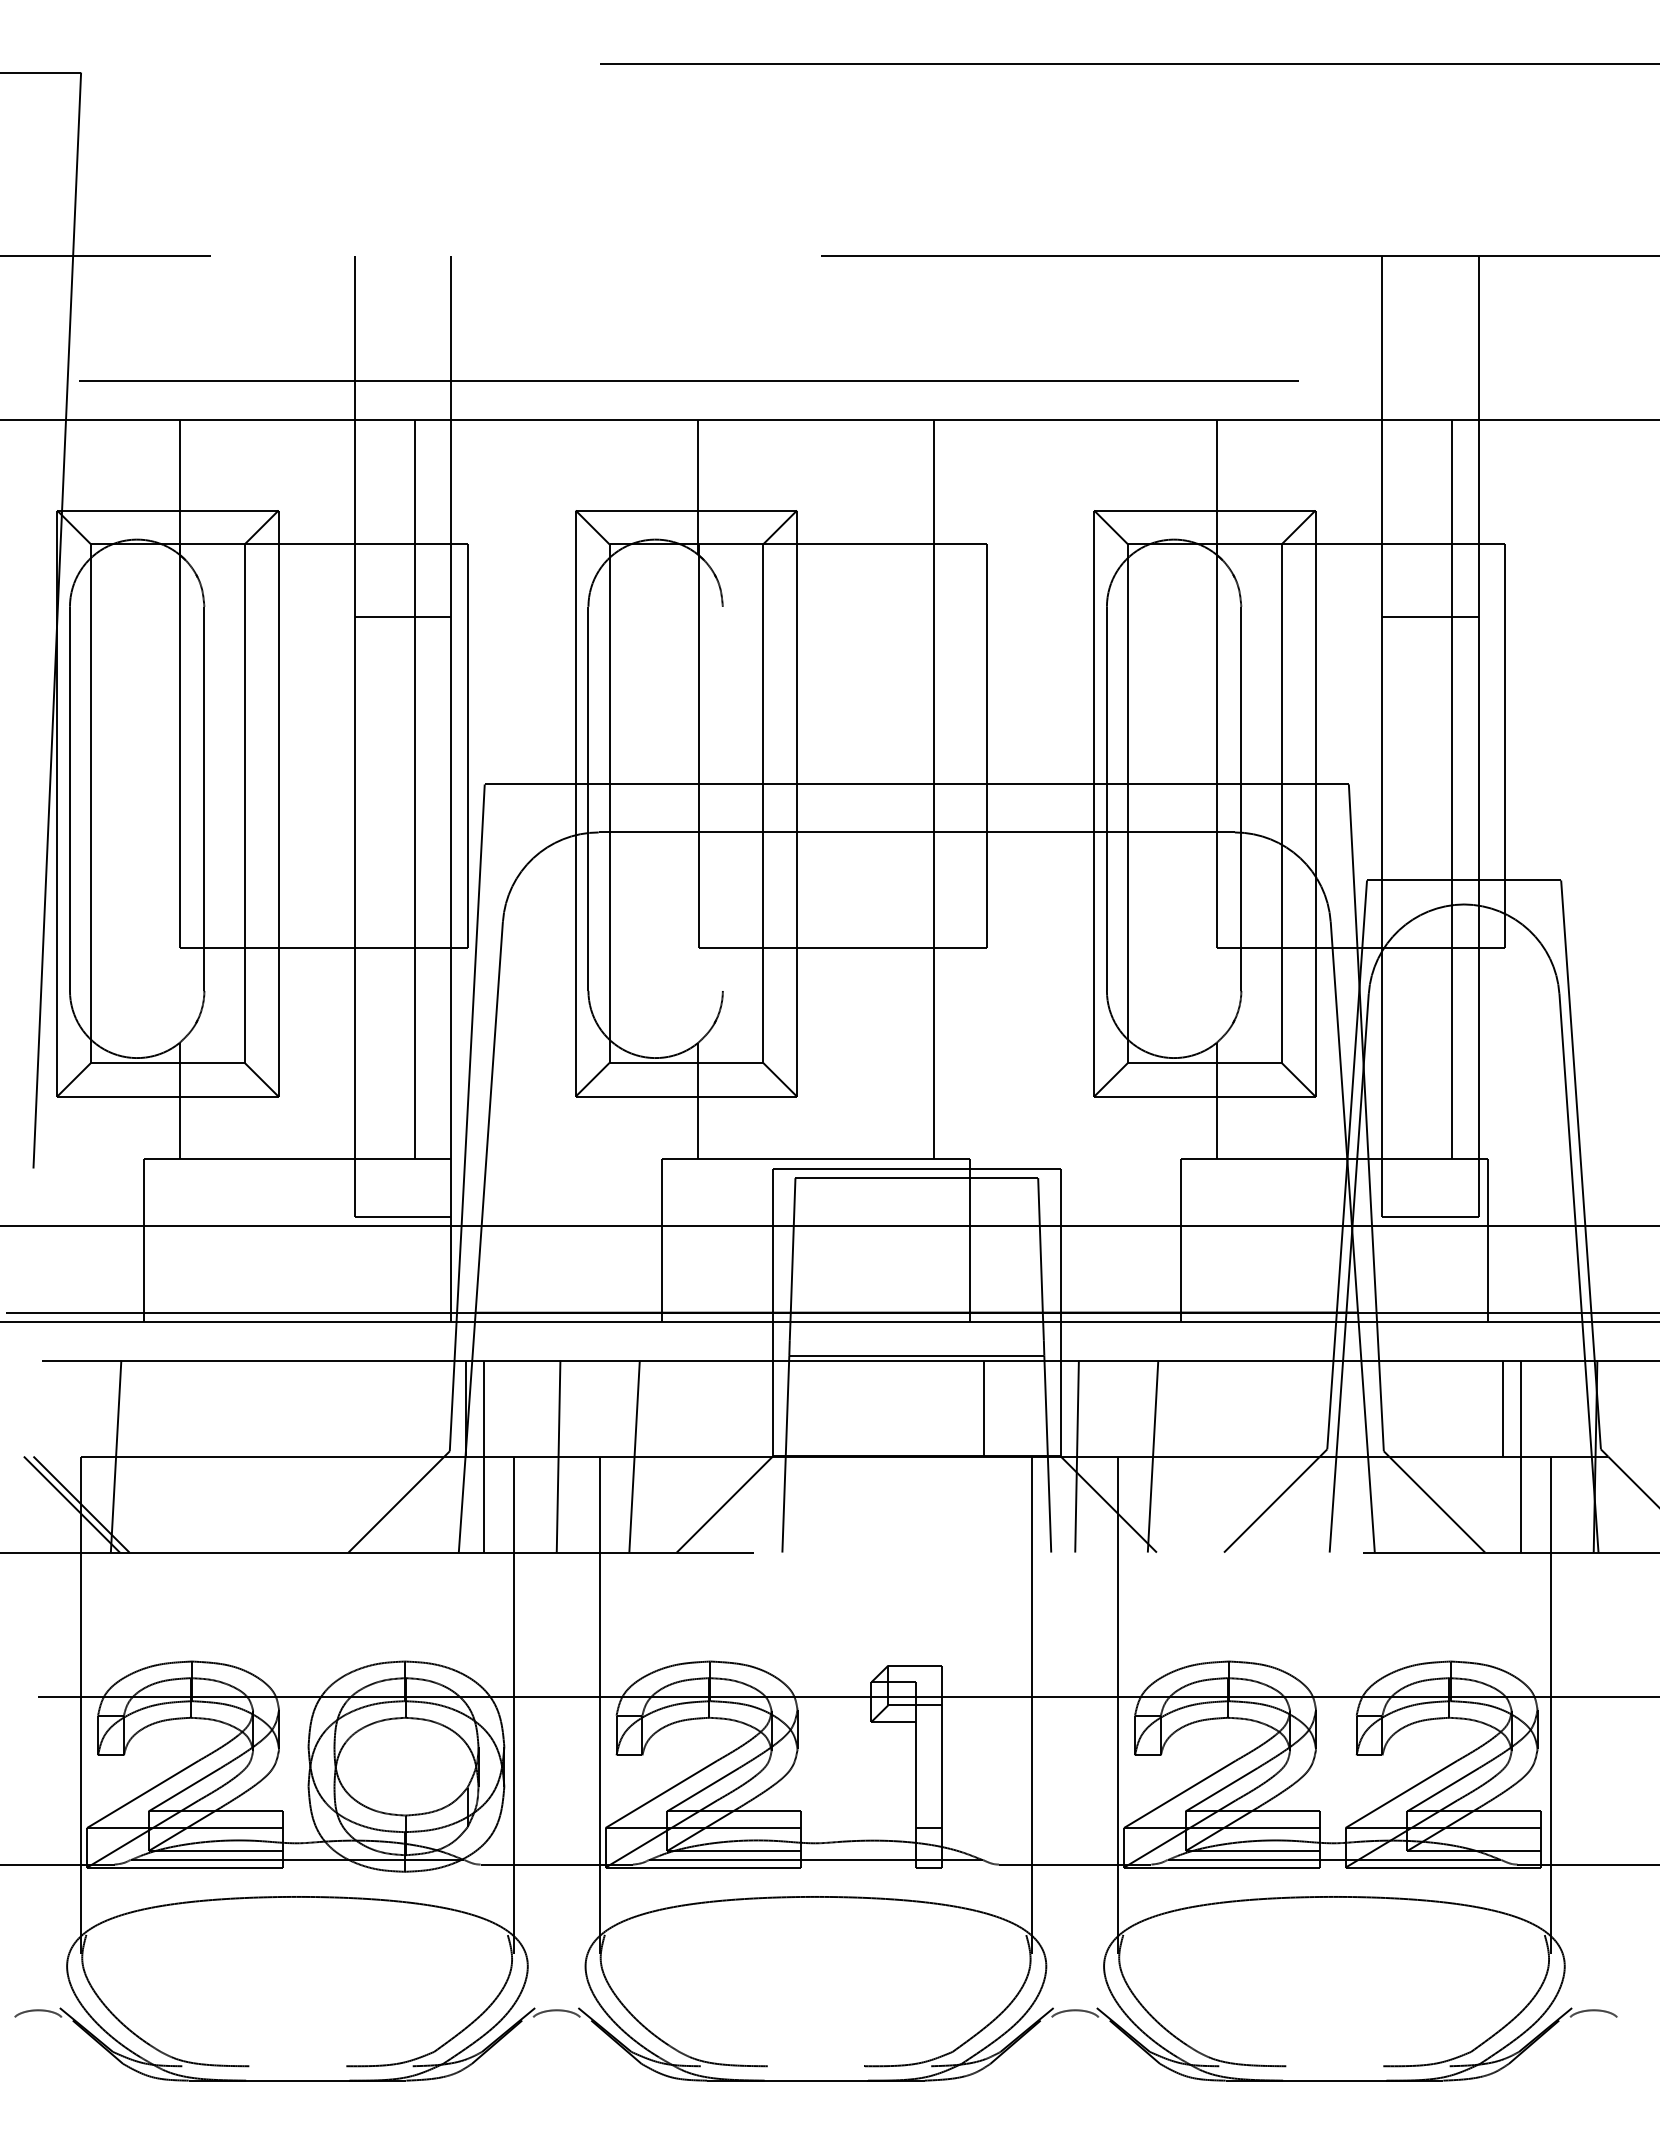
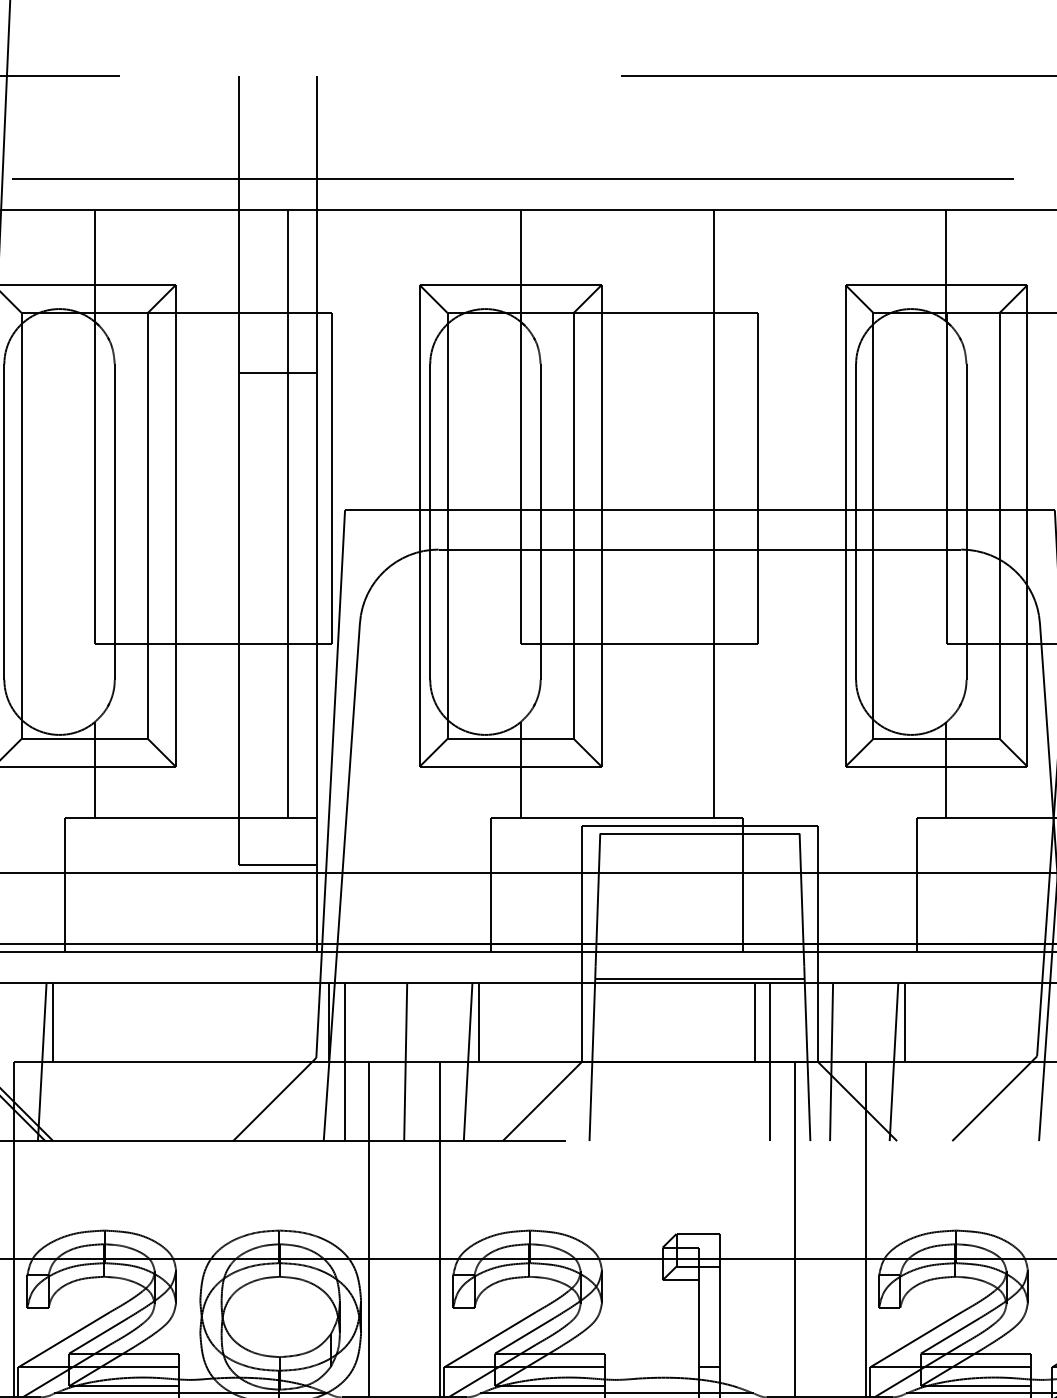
line: (722, 798) -> (540, 521), added
line: (129, 1408) -> (53, 1022), added
line: (647, 1408) -> (478, 1022), added
line: (1166, 1408) -> (905, 1022), added
line: (1002, 1456) -> (770, 1062), added

